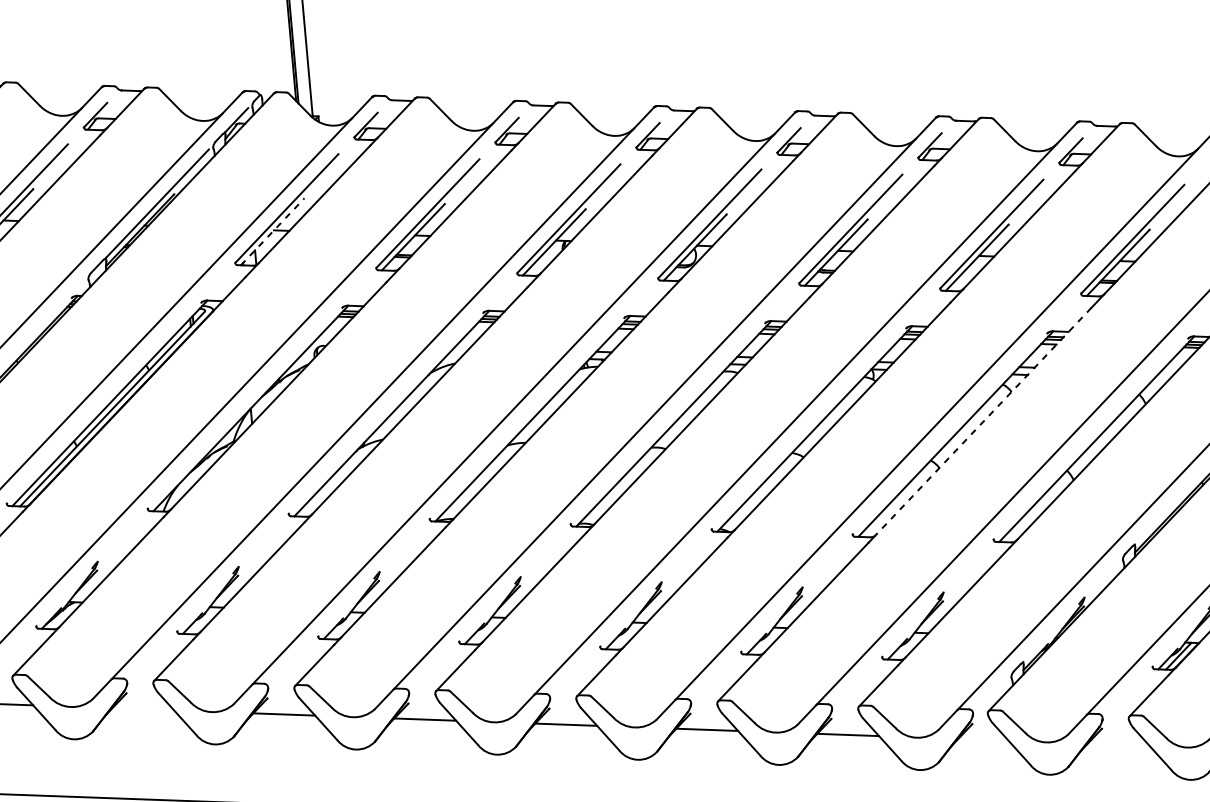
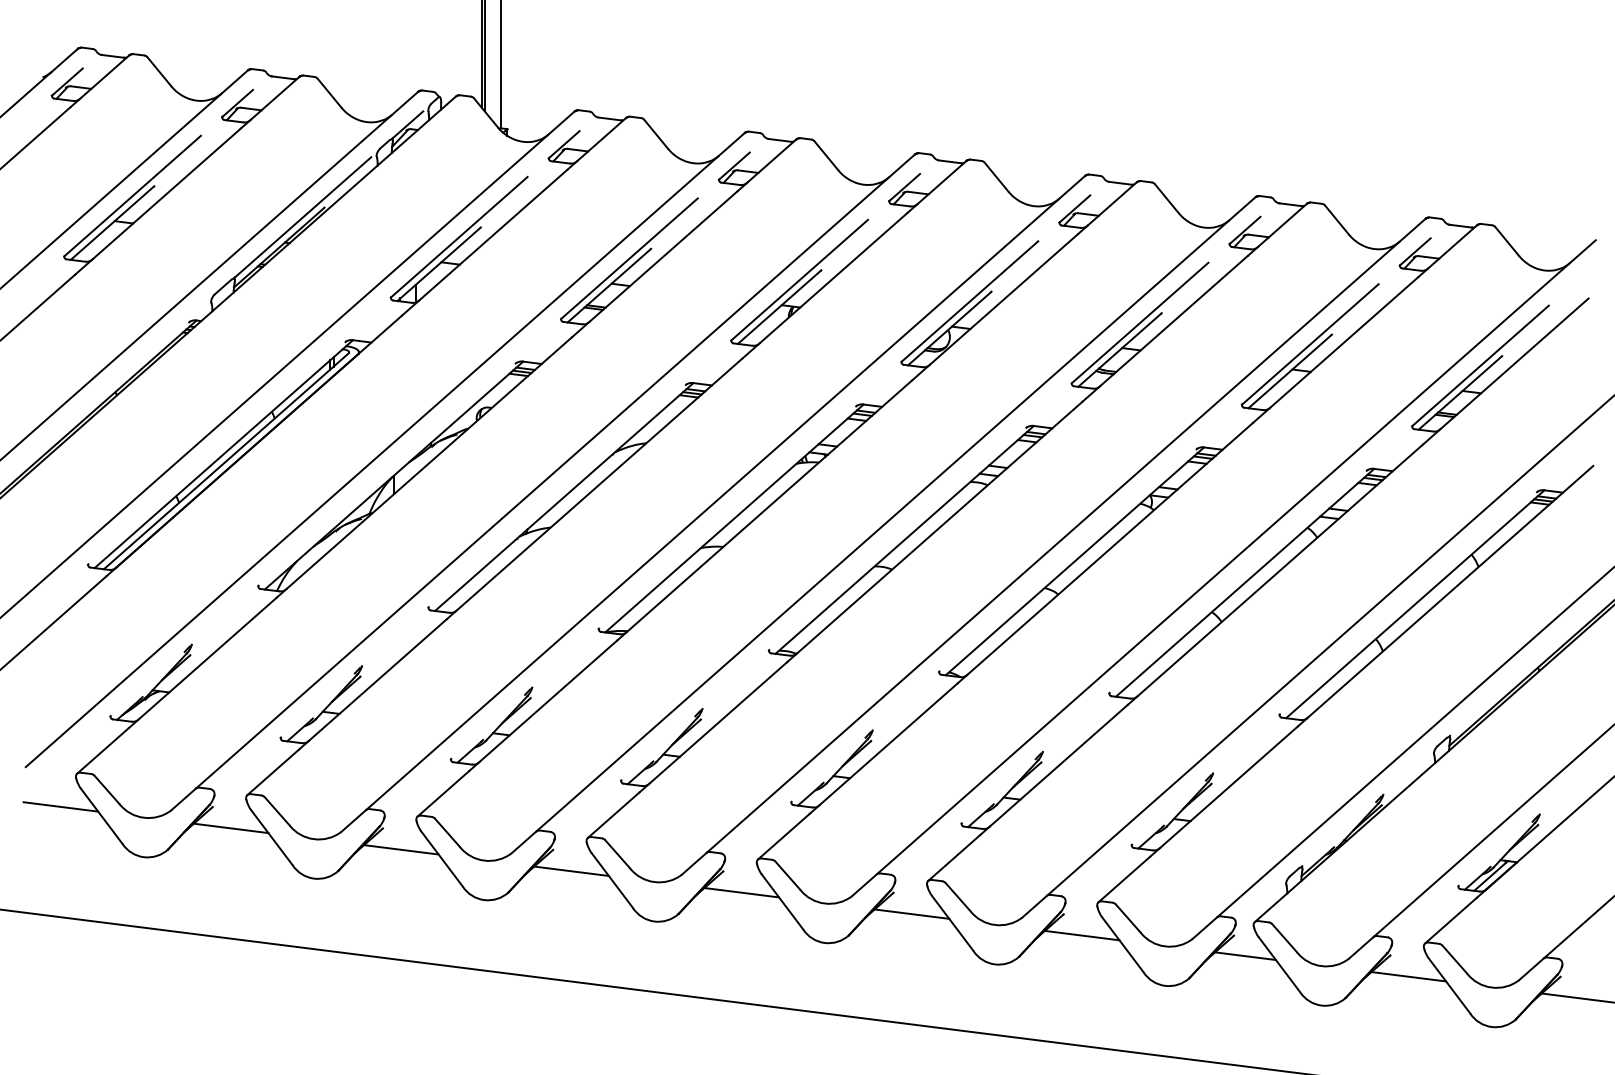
line: (272, 232) -> (439, 264), dashed -> solid
line: (983, 421) -> (1280, 570), dashed -> solid
line: (142, 709) -> (230, 828), added
line: (983, 740) -> (1245, 956), added
line: (1118, 744) -> (1408, 976), added

